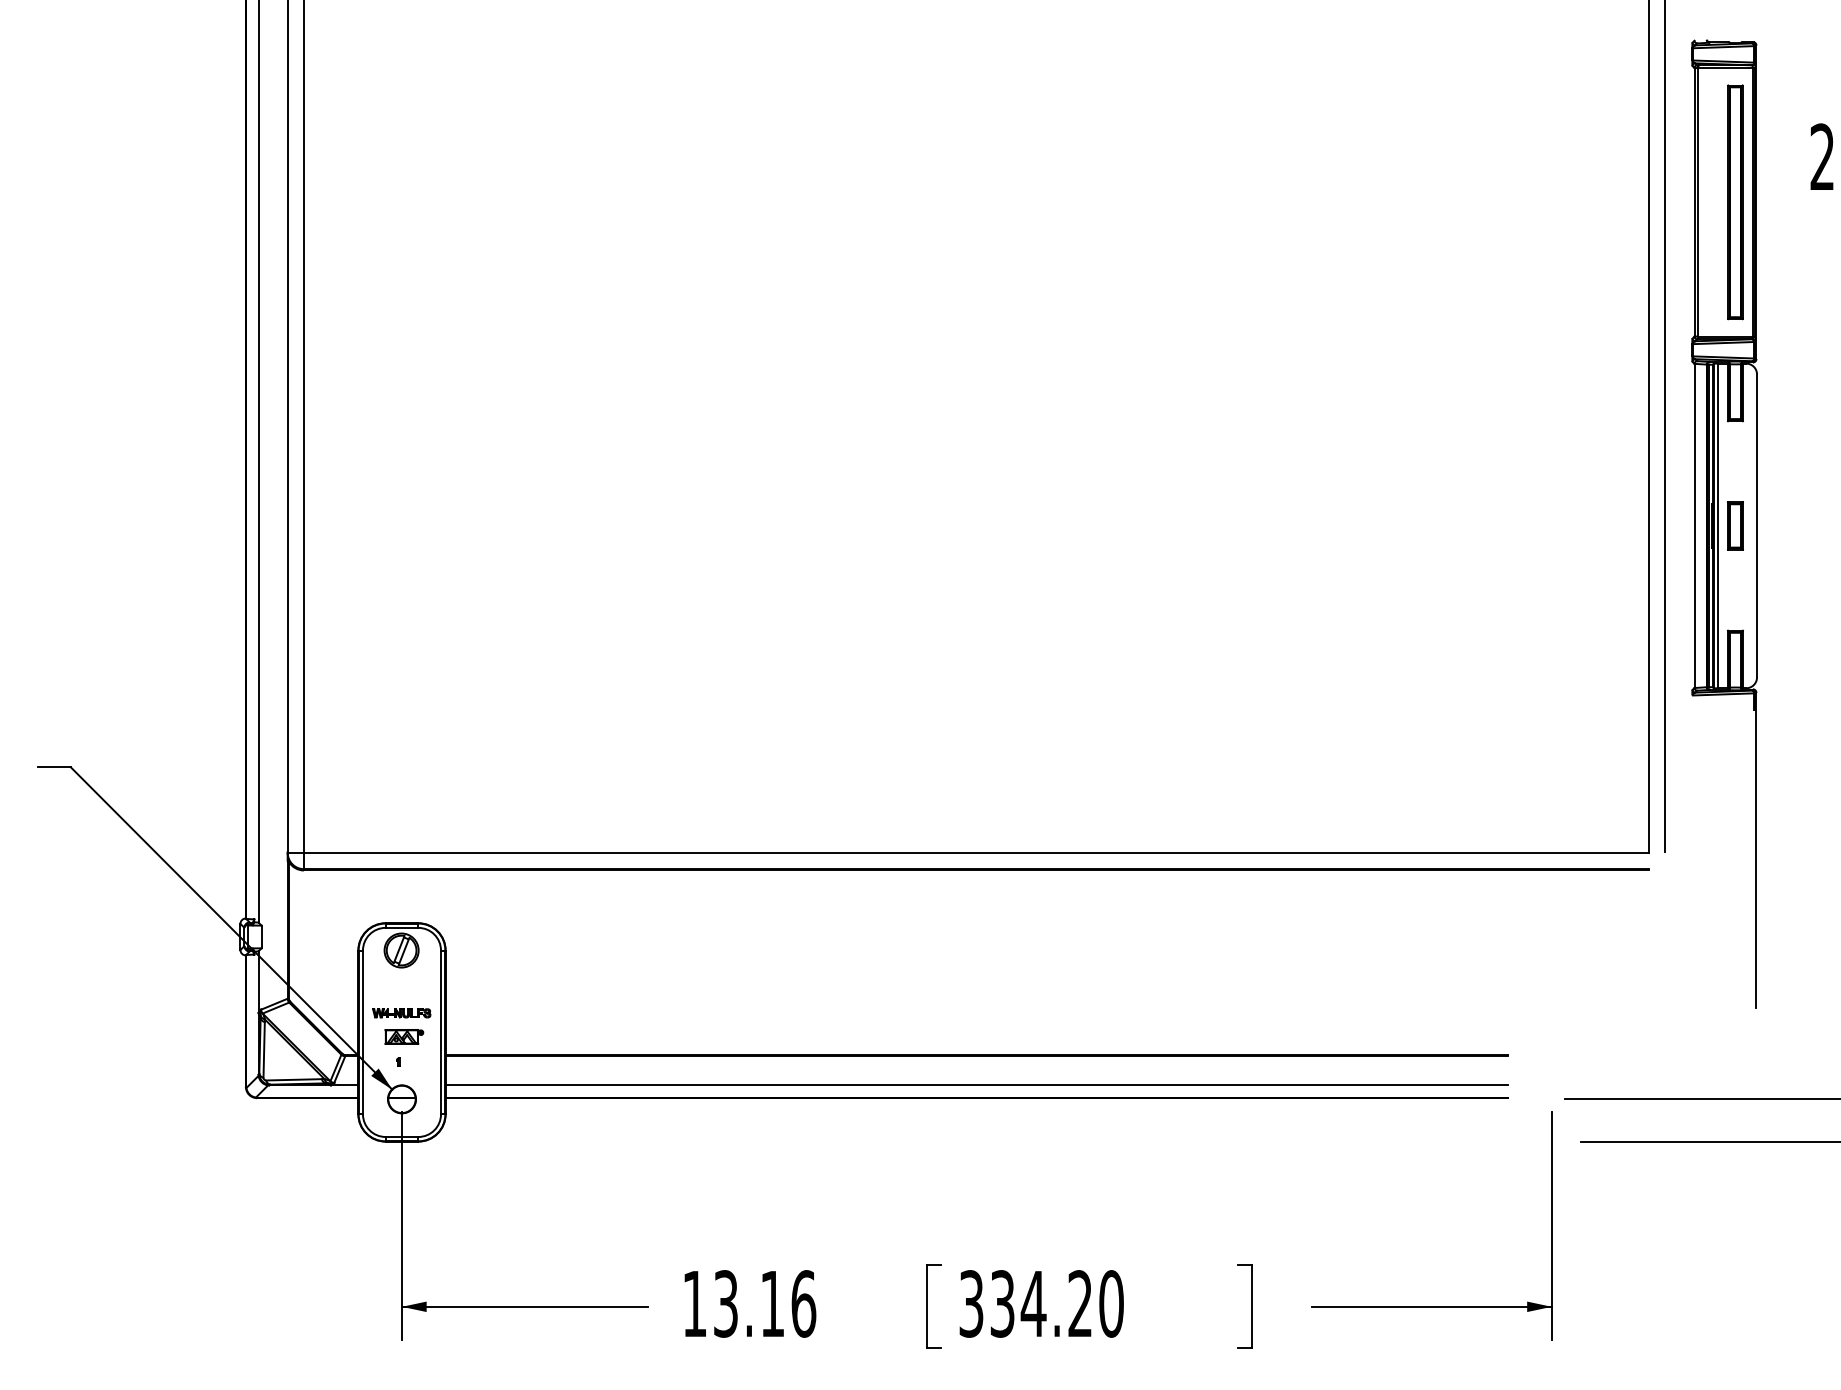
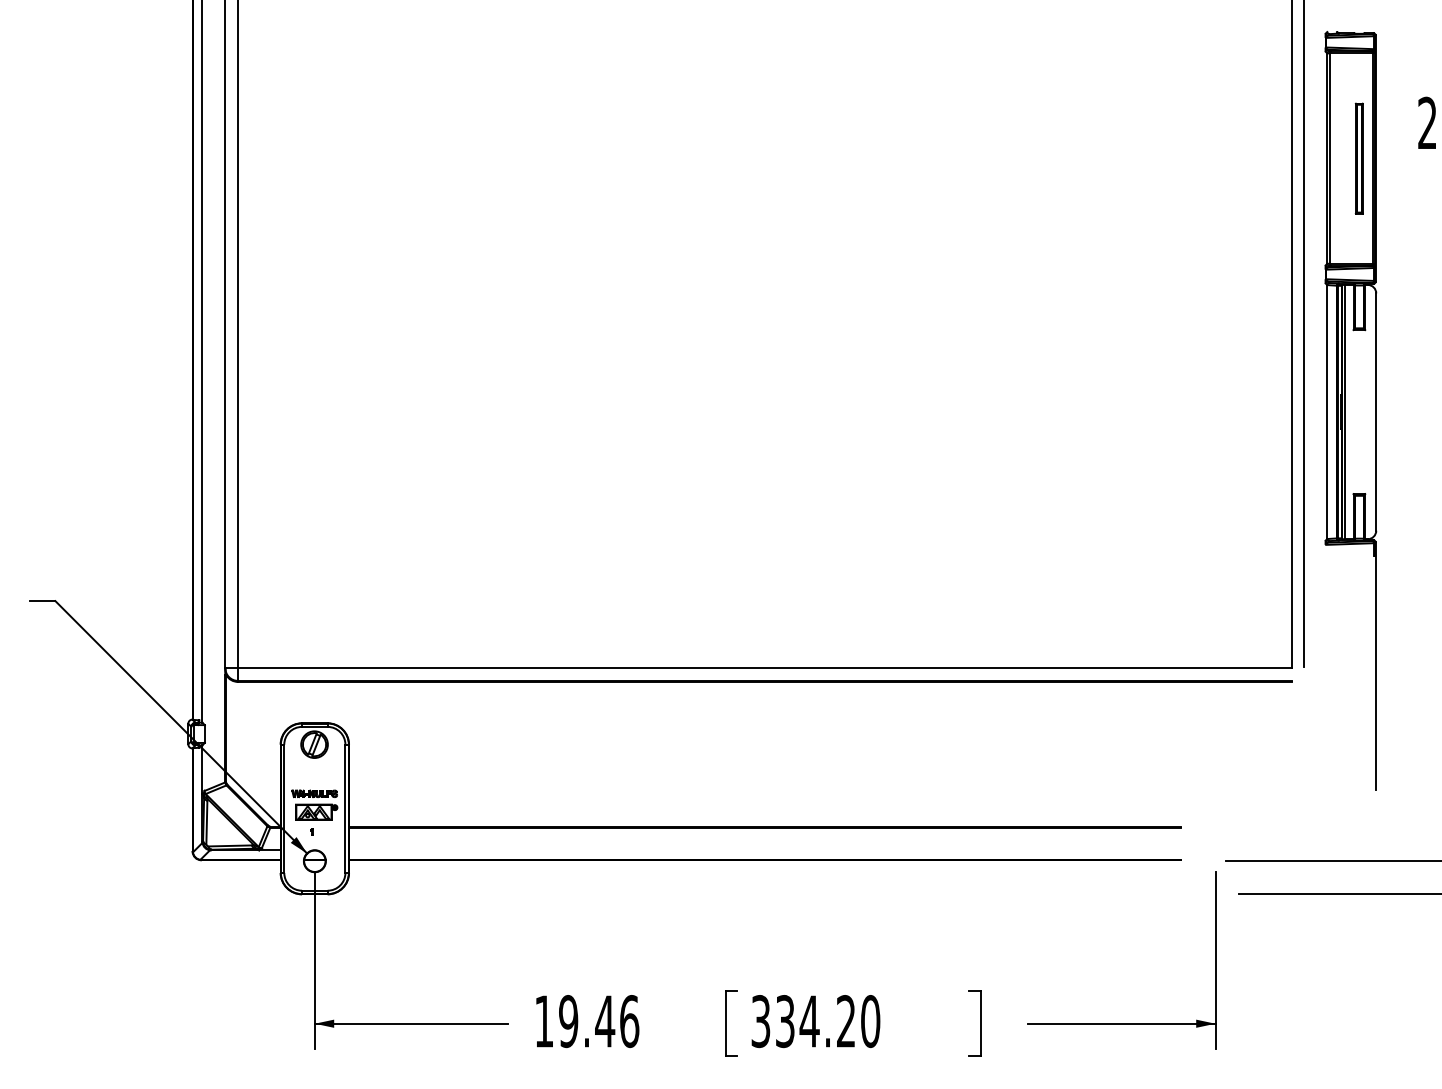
part: (1735, 202) -> (1359, 158), size x0.6
part: (1735, 525) -> (1359, 411), removed
part: (404, 1036) -> (316, 811), size x1.4
line: (976, 1085) -> (764, 850), removed
text: (749, 1303) -> (587, 1021), 13.16 -> 19.46

